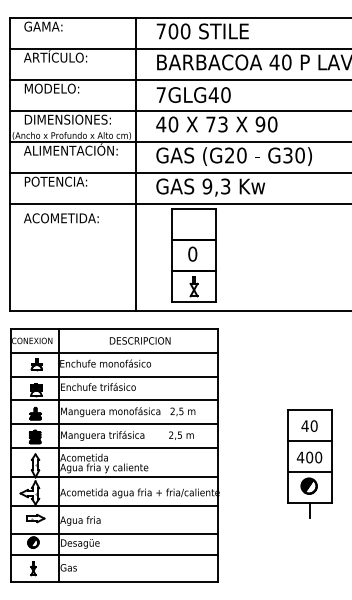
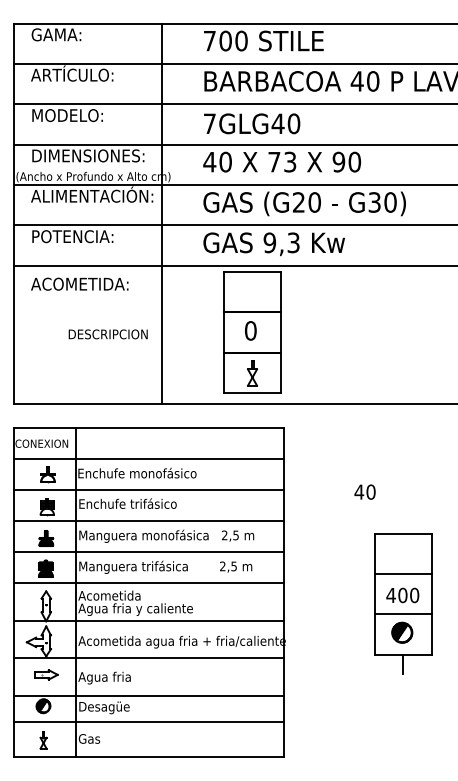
line: (136, 163) -> (161, 212), moved
text: (139, 340) -> (107, 333), moved
text: (309, 425) -> (364, 491), moved

